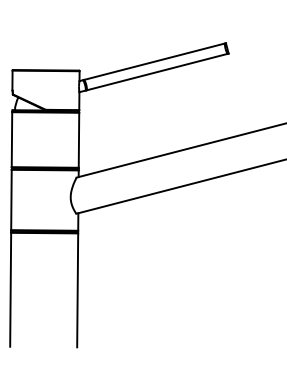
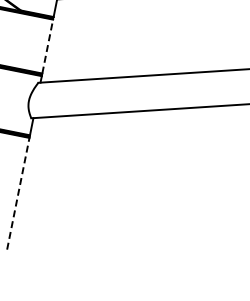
line: (78, 139) -> (47, 45), solid -> dashed
line: (77, 290) -> (18, 193), solid -> dashed

